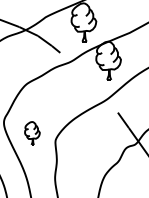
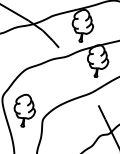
part: (32, 133) -> (24, 110), size x1.67

